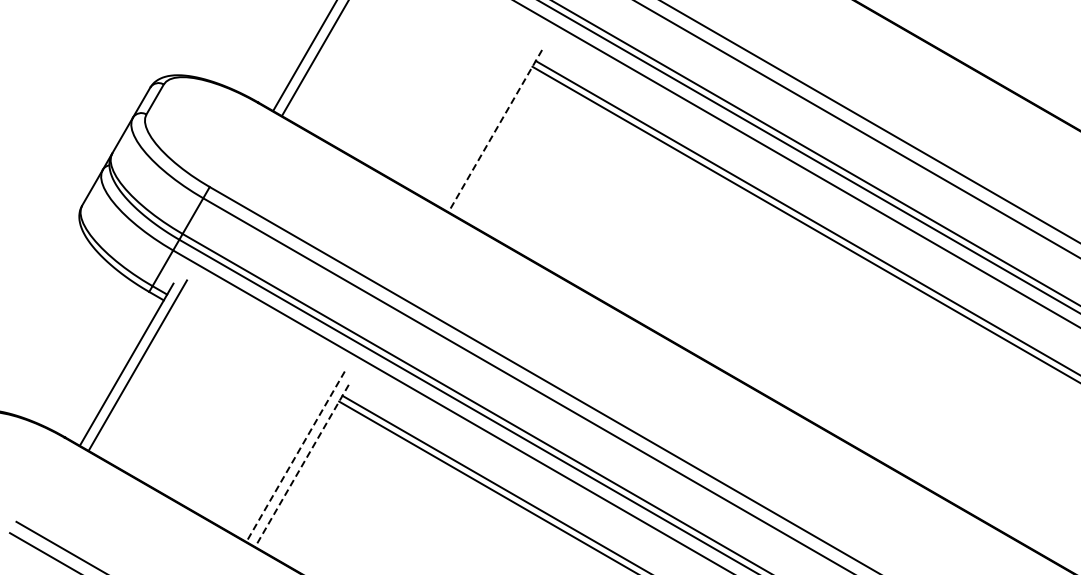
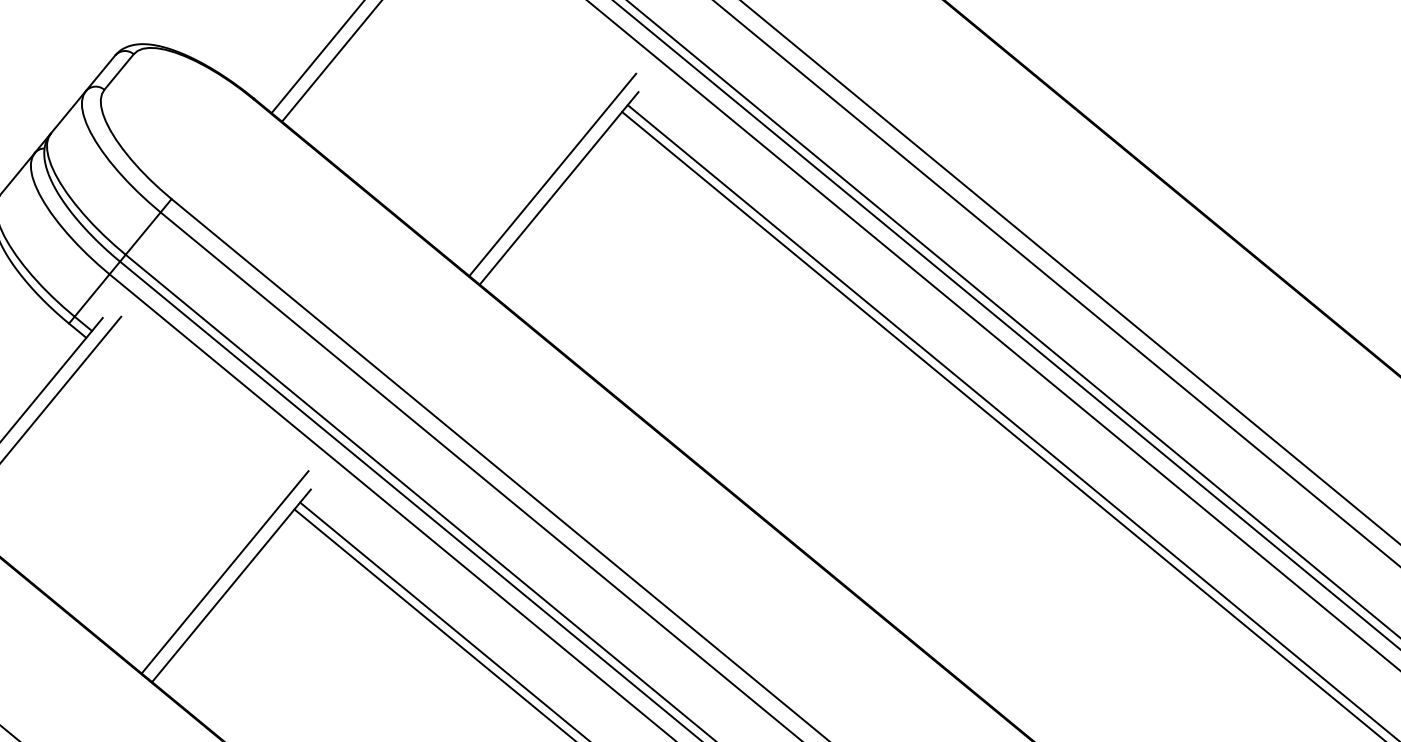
line: (488, 121) -> (552, 174), added
line: (495, 131) -> (559, 188), dashed -> solid
line: (295, 457) -> (224, 573), dashed -> solid
line: (302, 465) -> (232, 585), dashed -> solid

